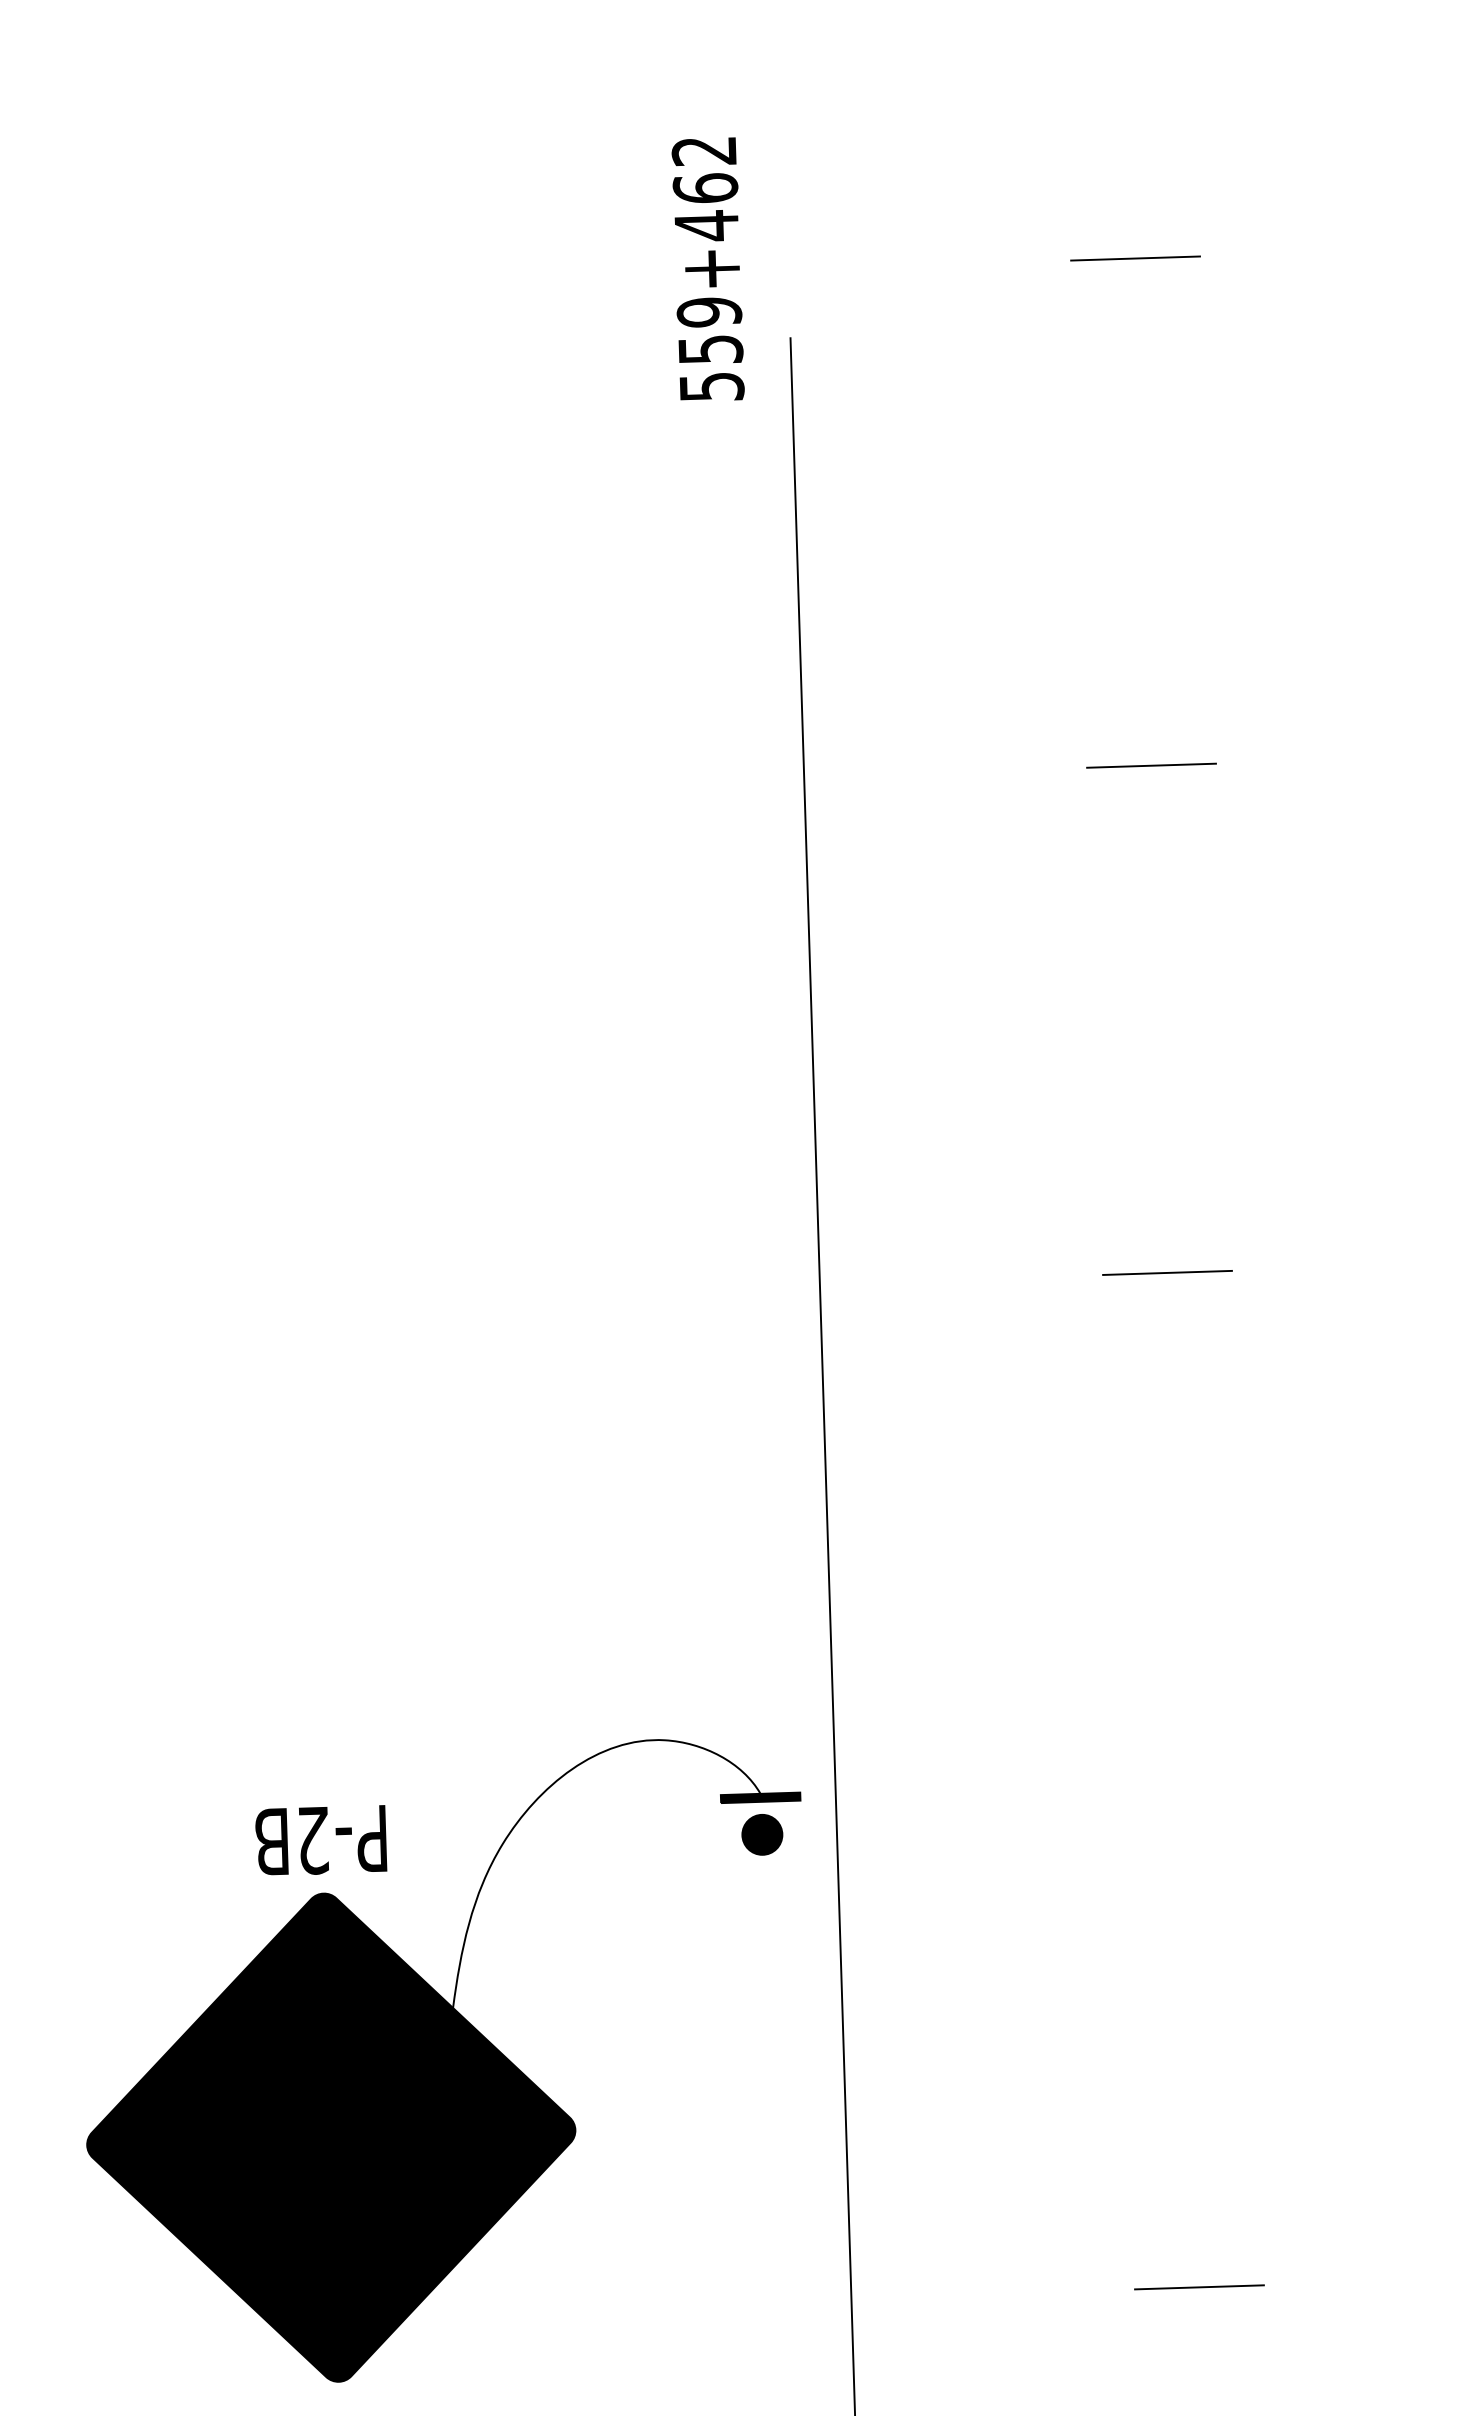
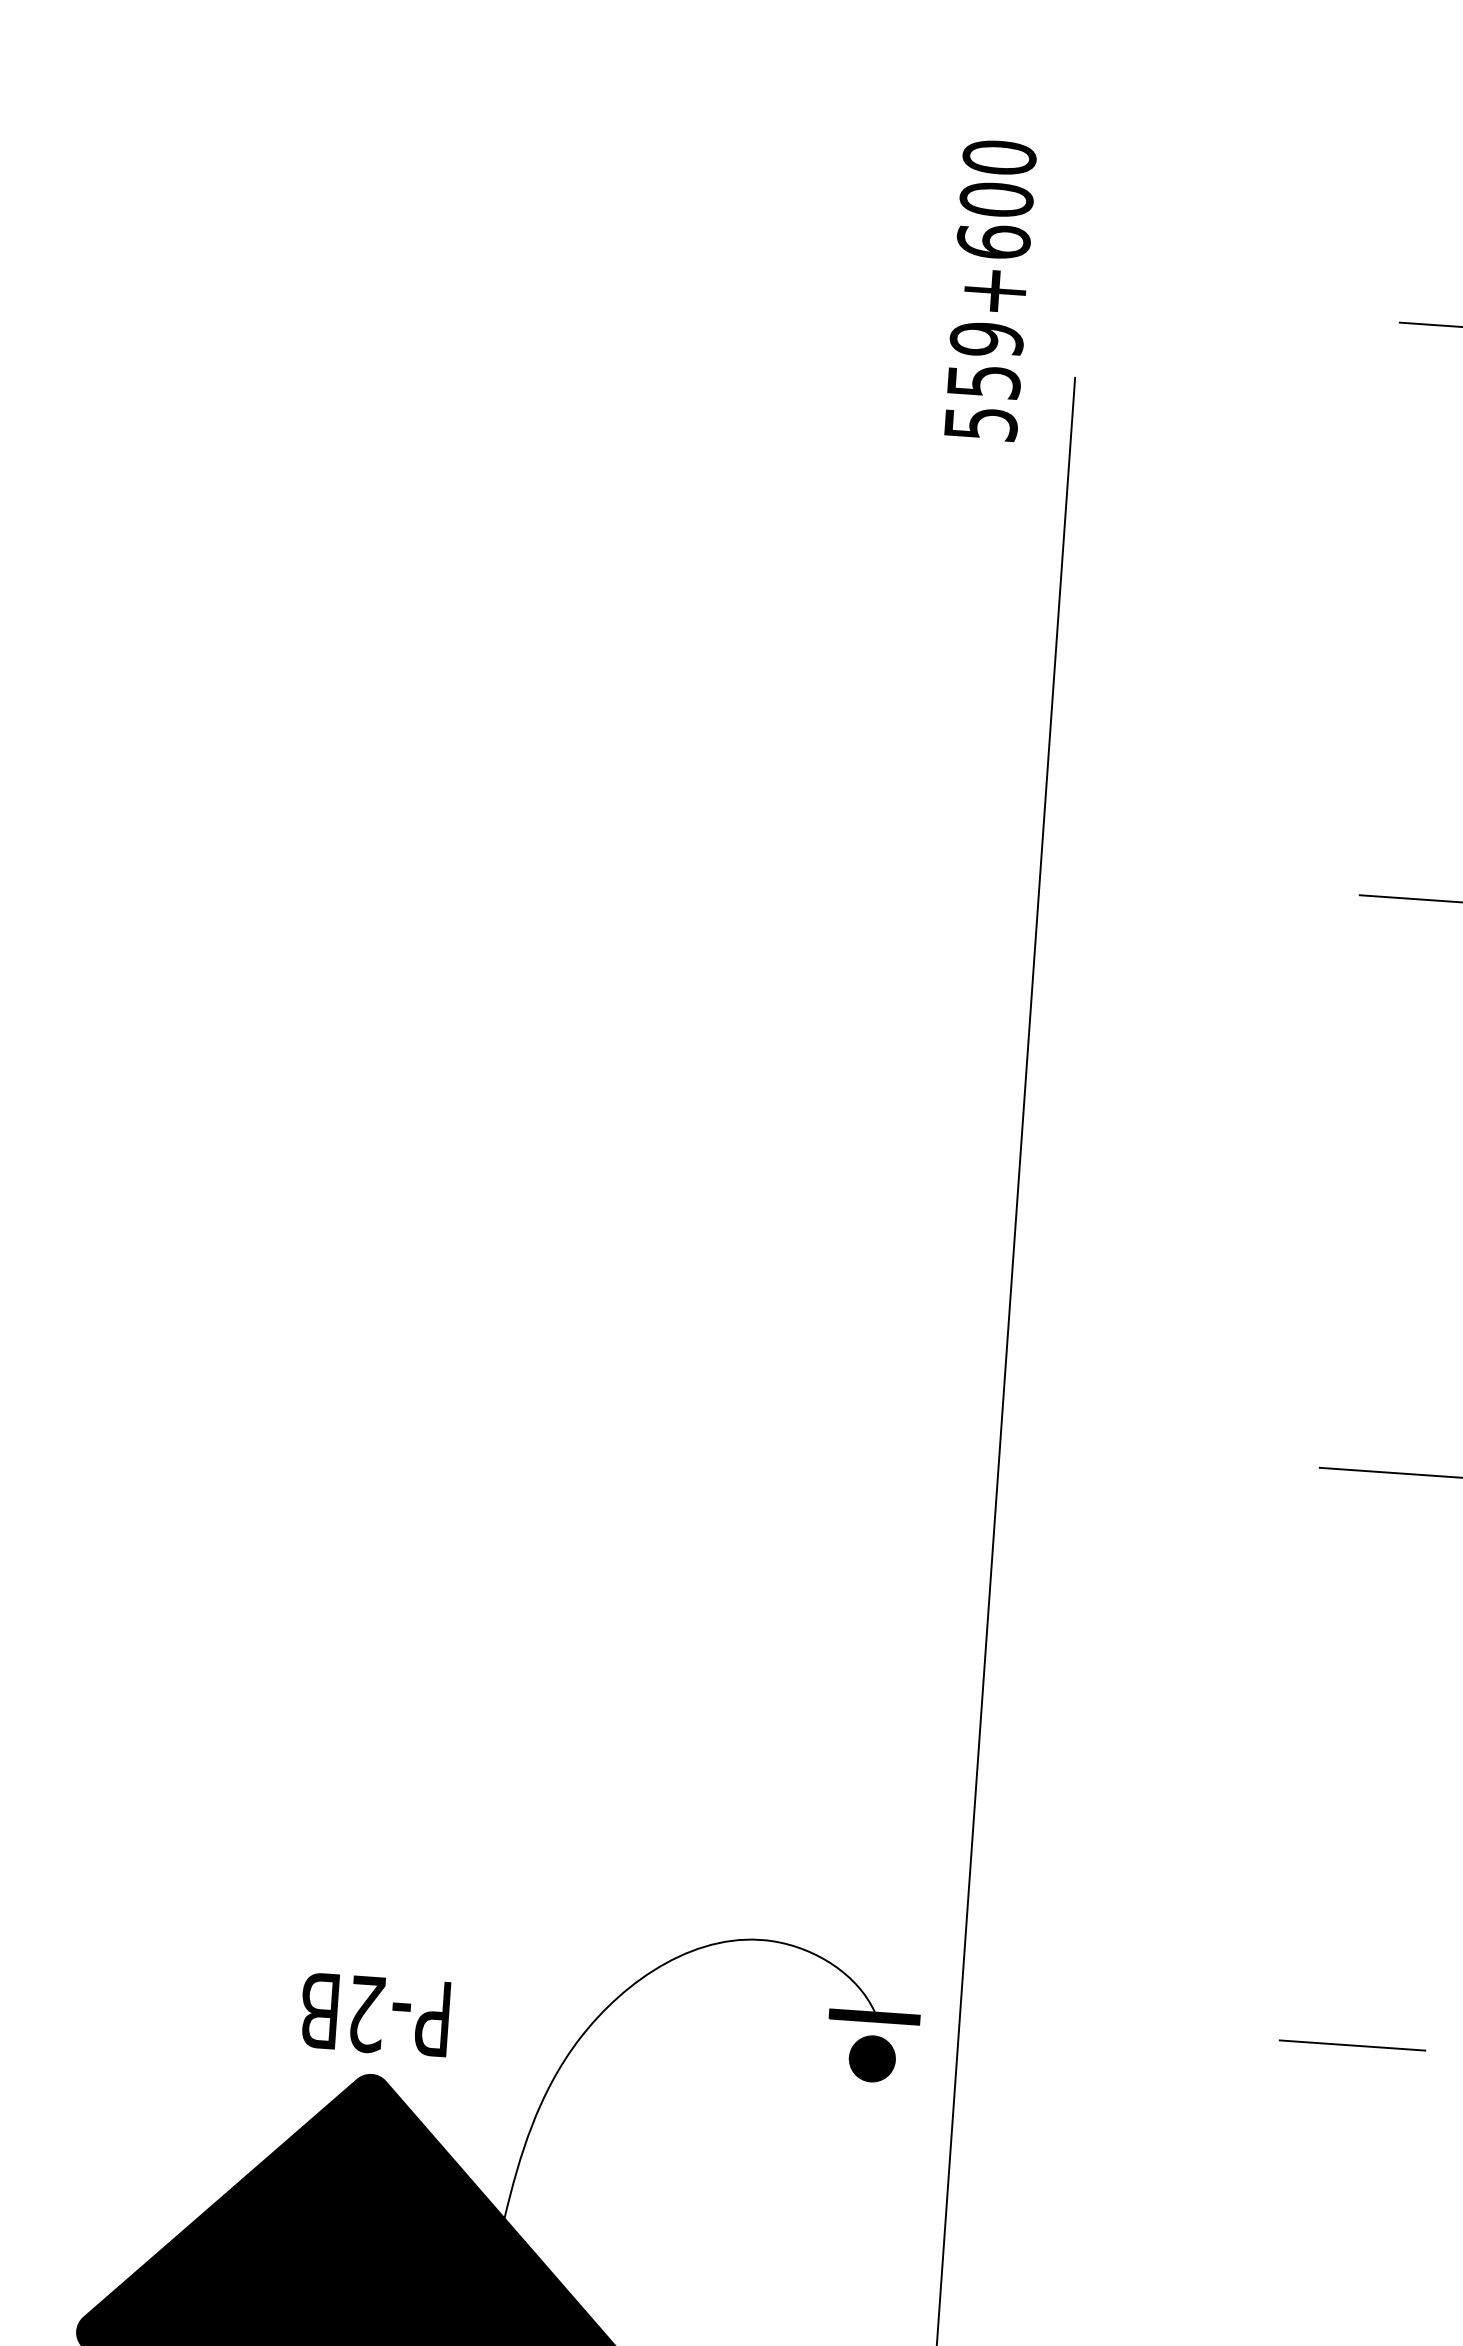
text: (705, 188) -> (996, 199), 559+462 -> 559+600
line: (1183, 1780) -> (1352, 2045), added

